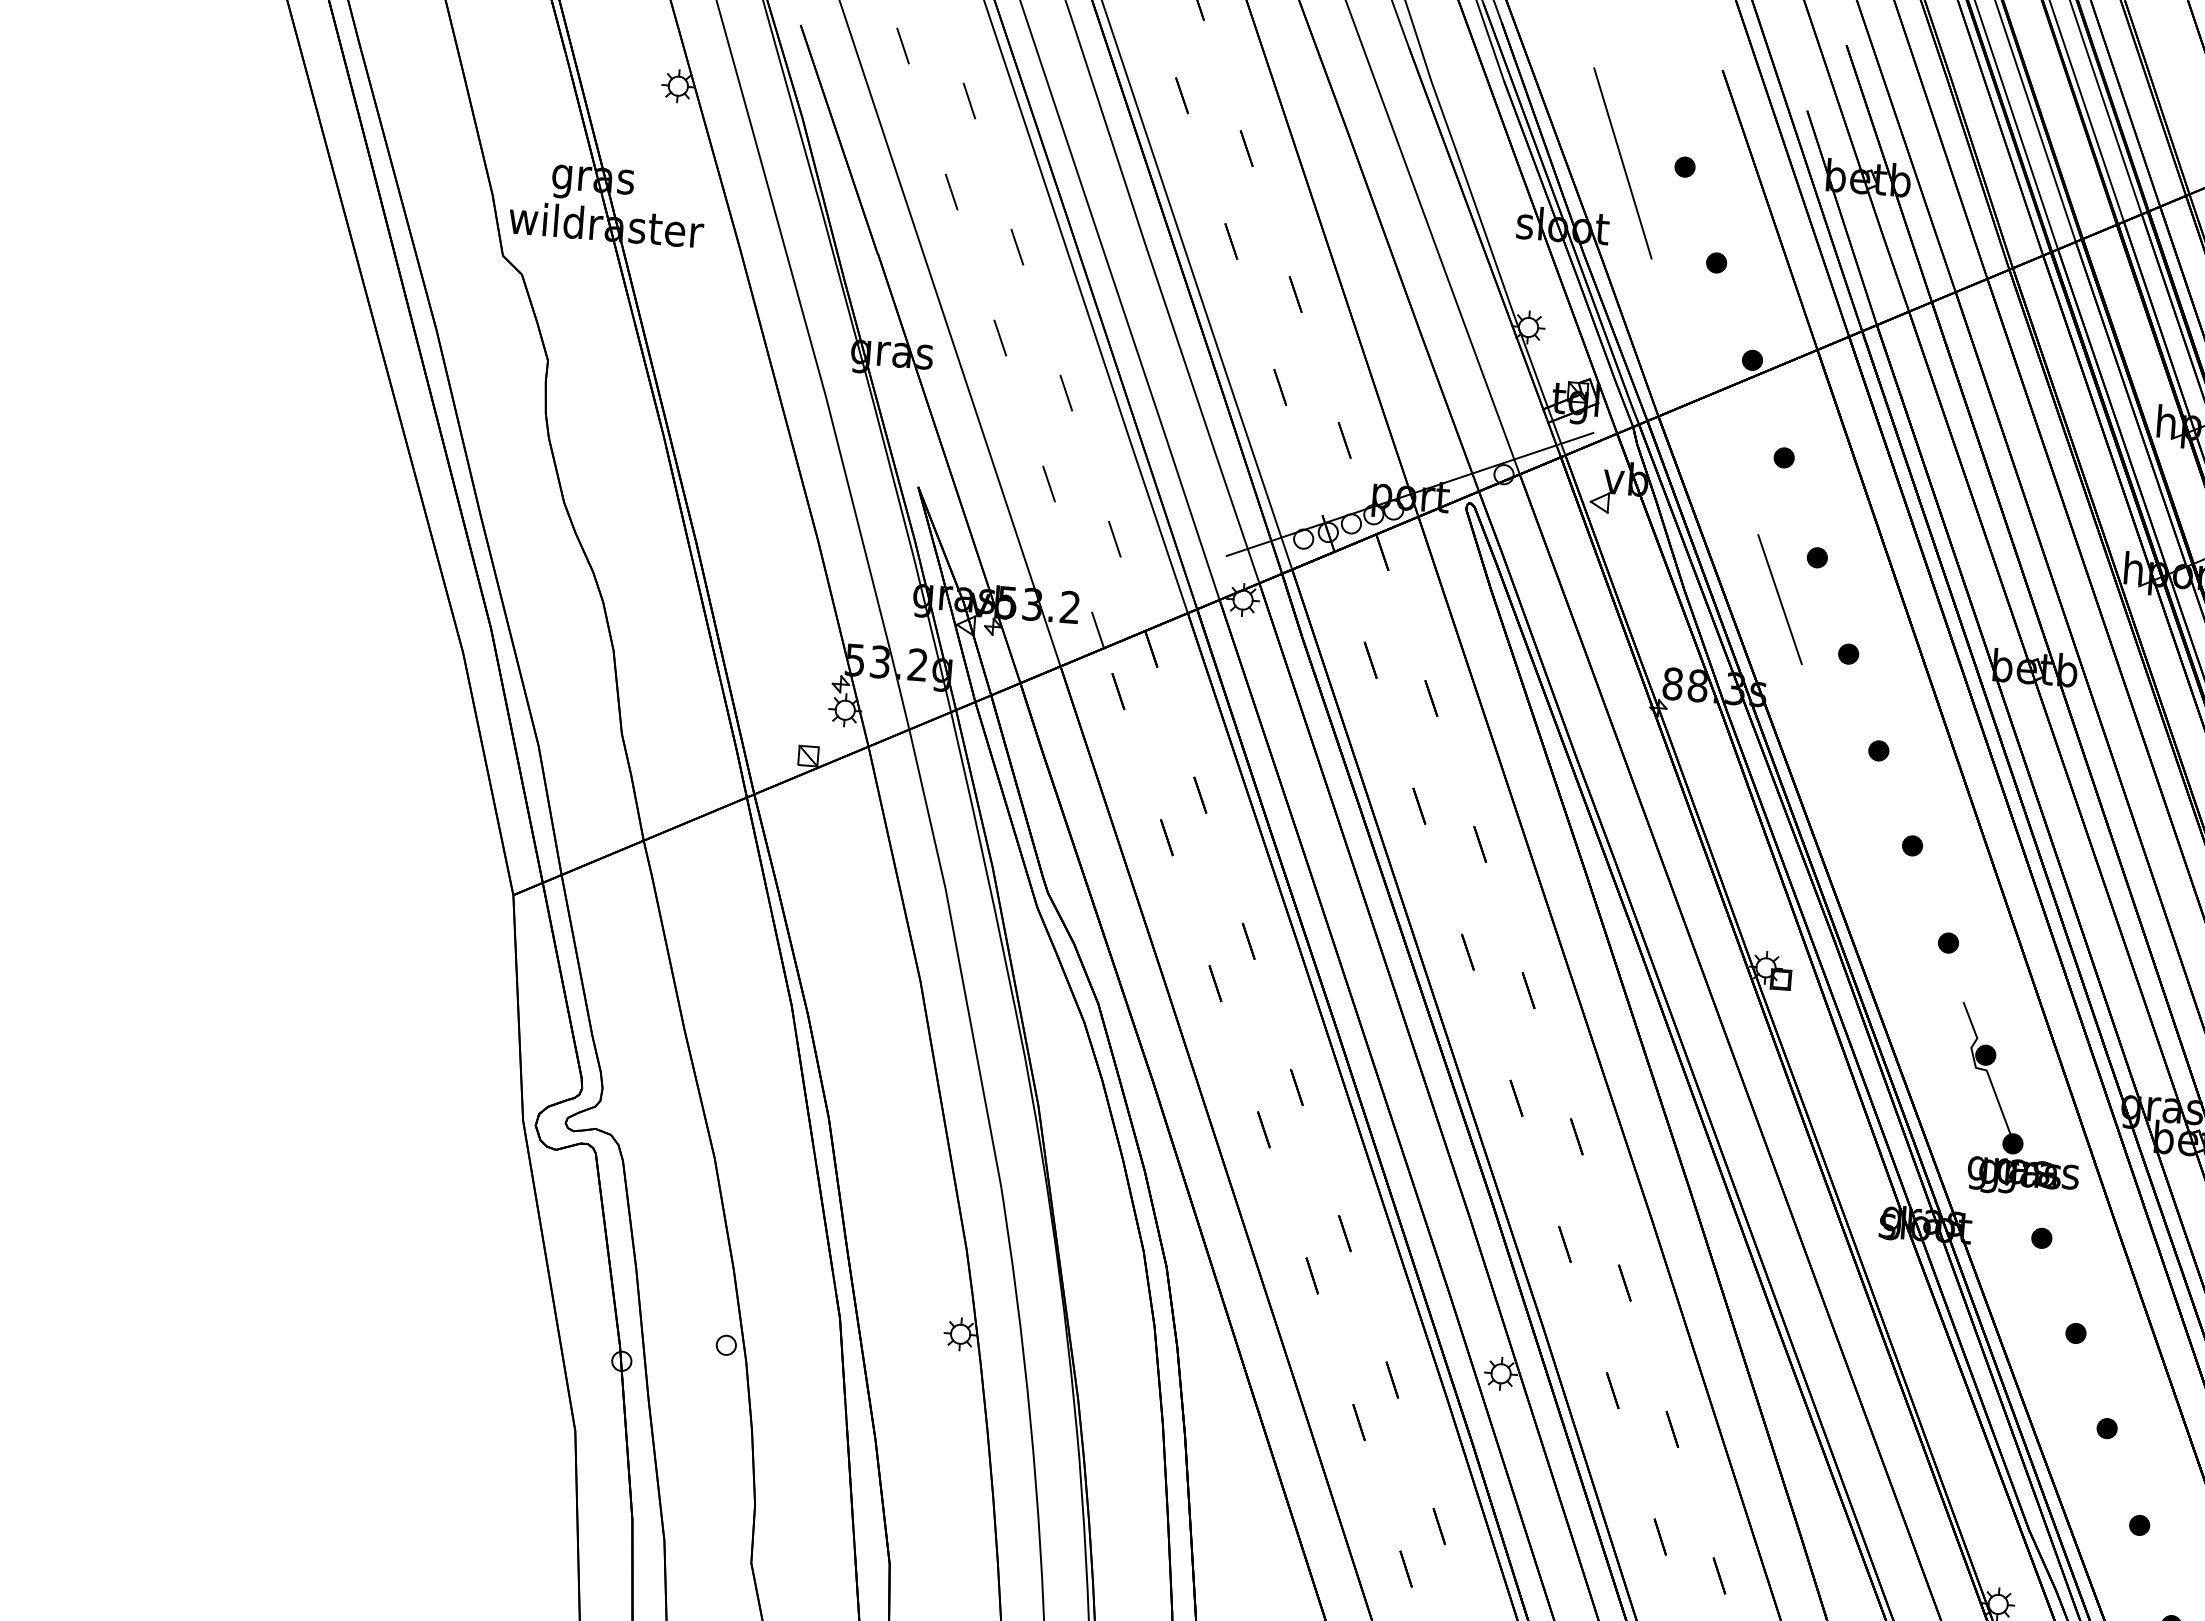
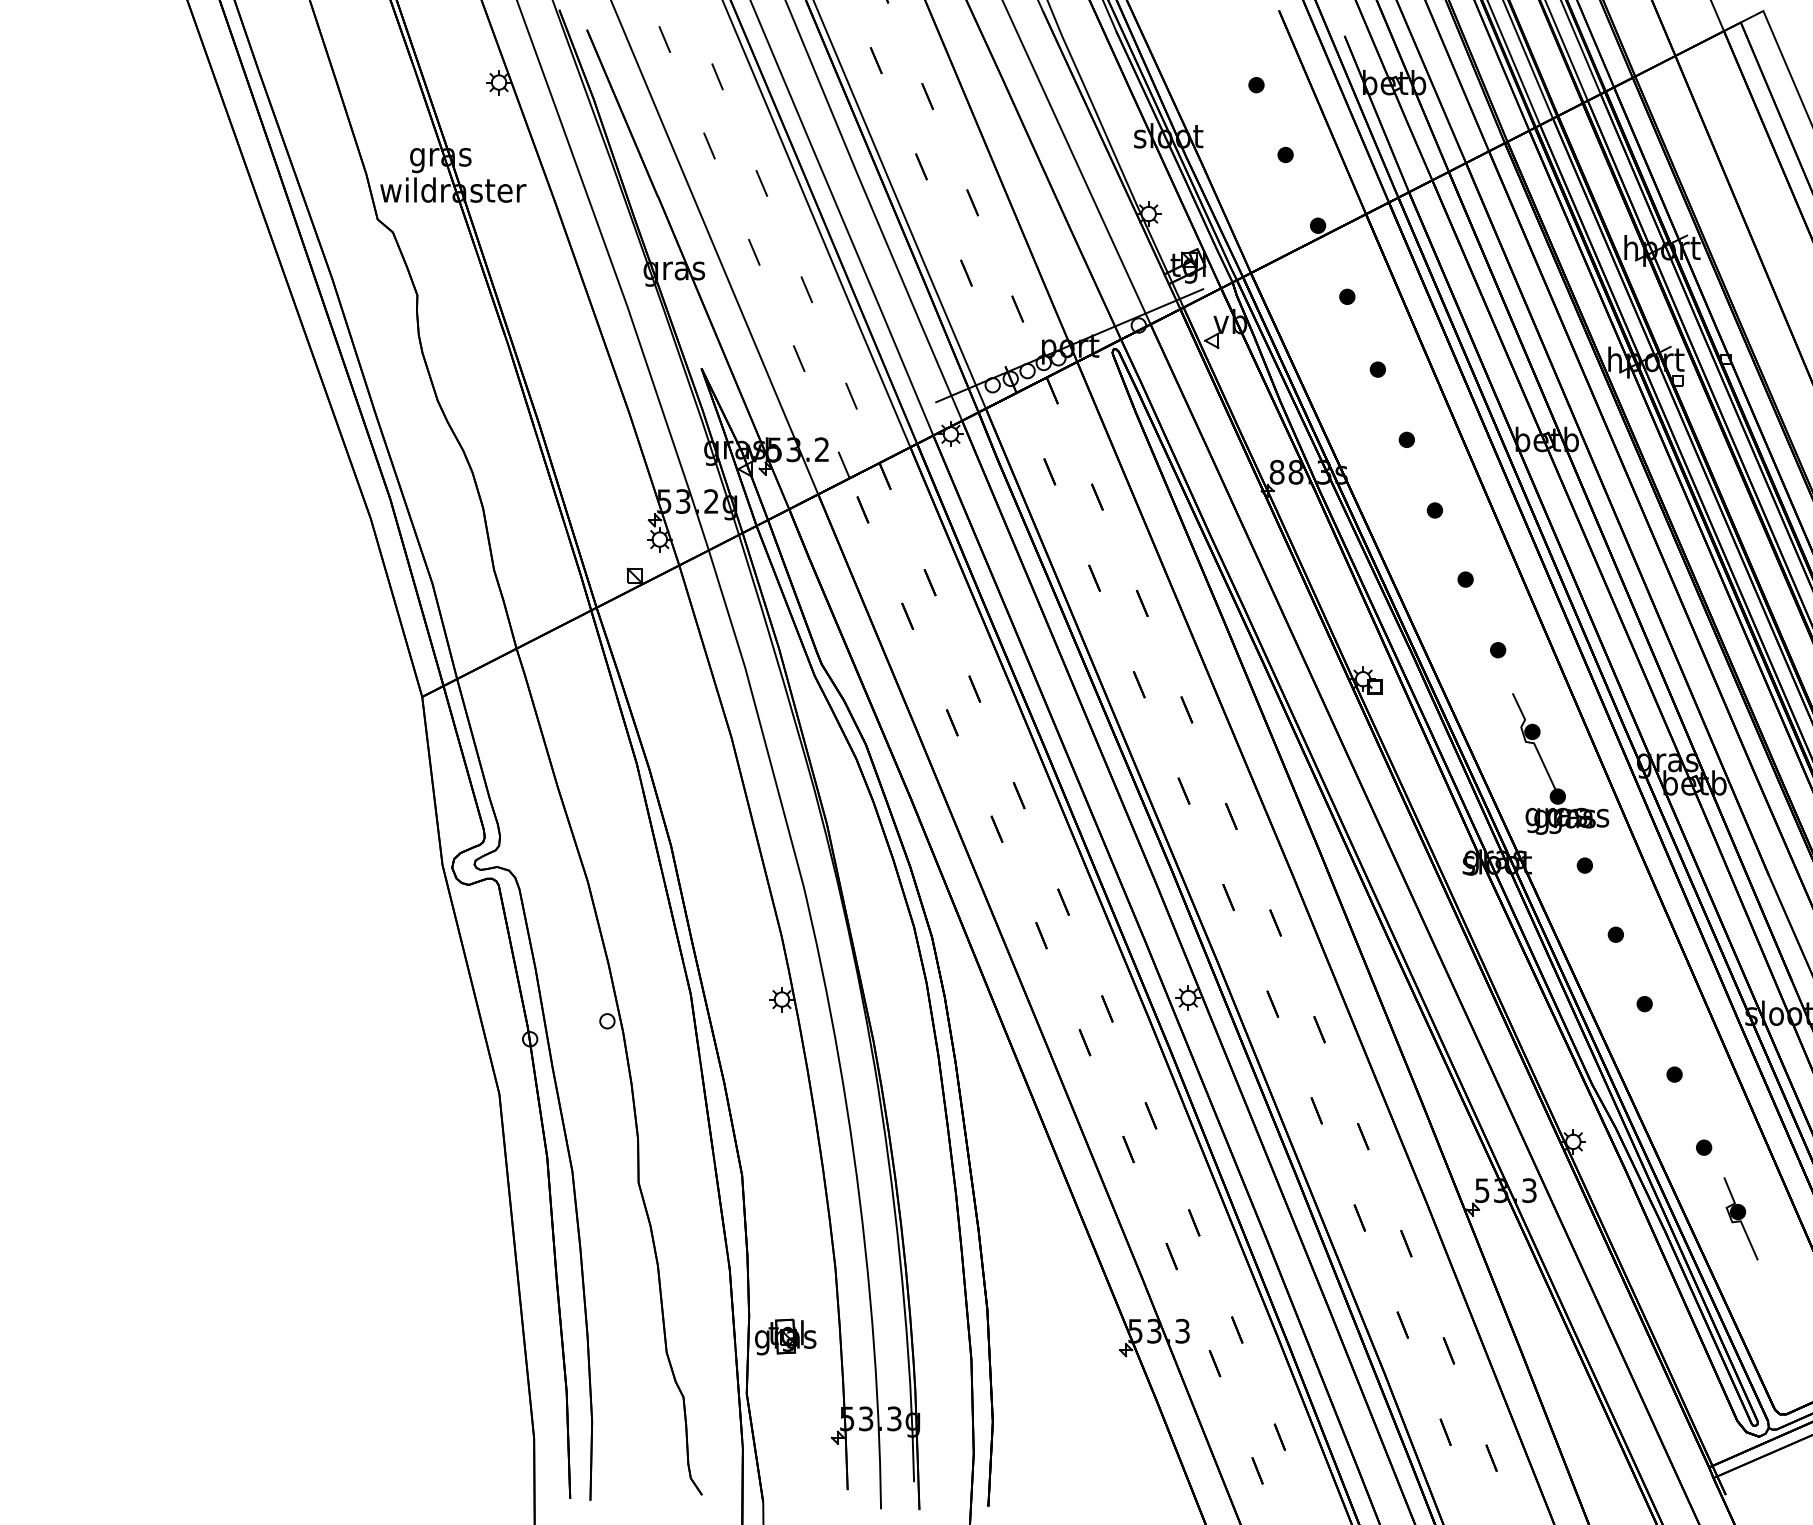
line: (1622, 162) -> (1209, 85), removed
line: (1780, 600) -> (1352, 403), removed

